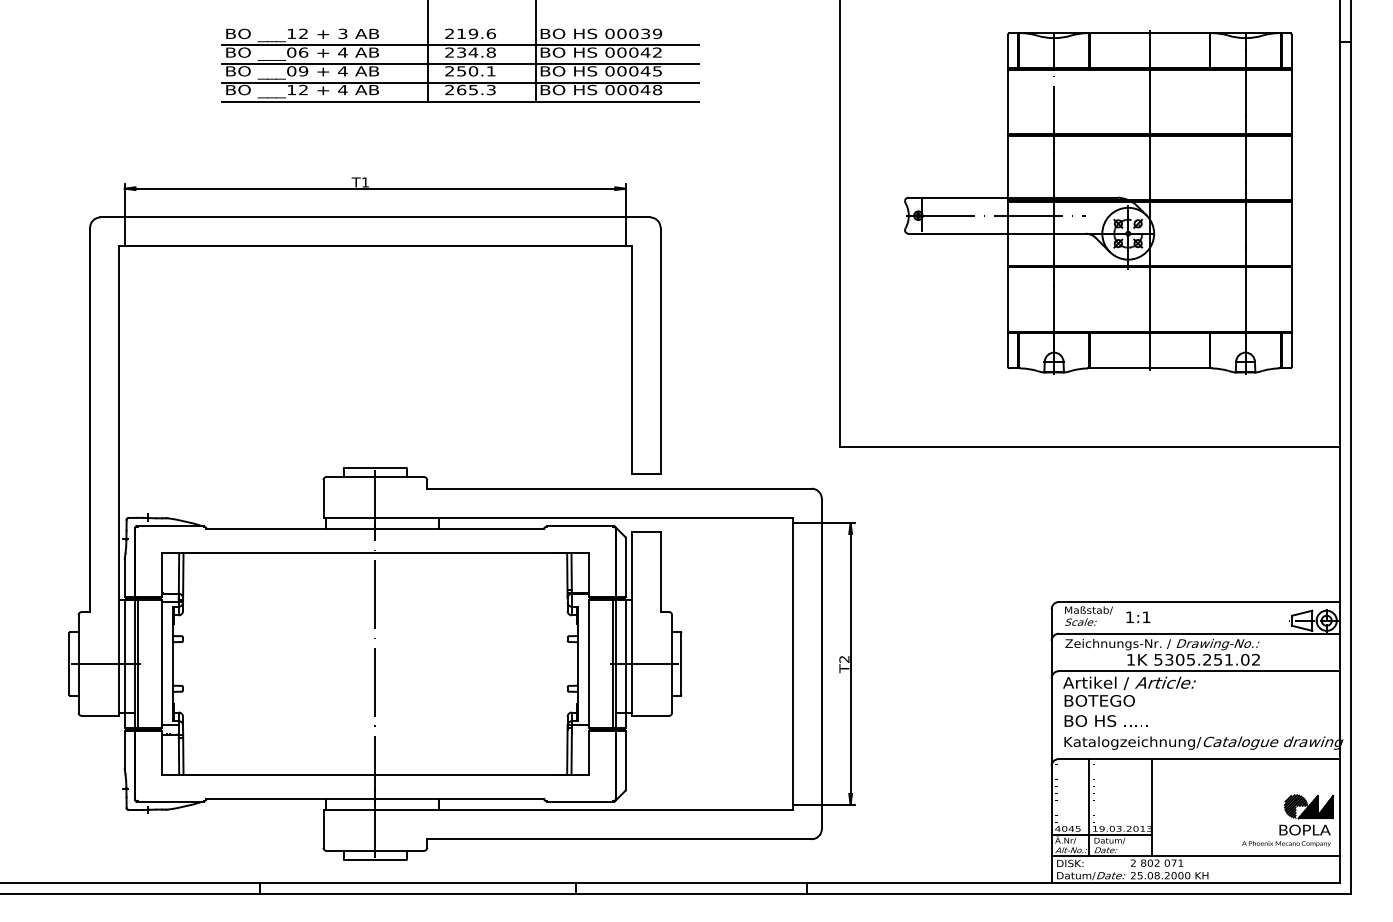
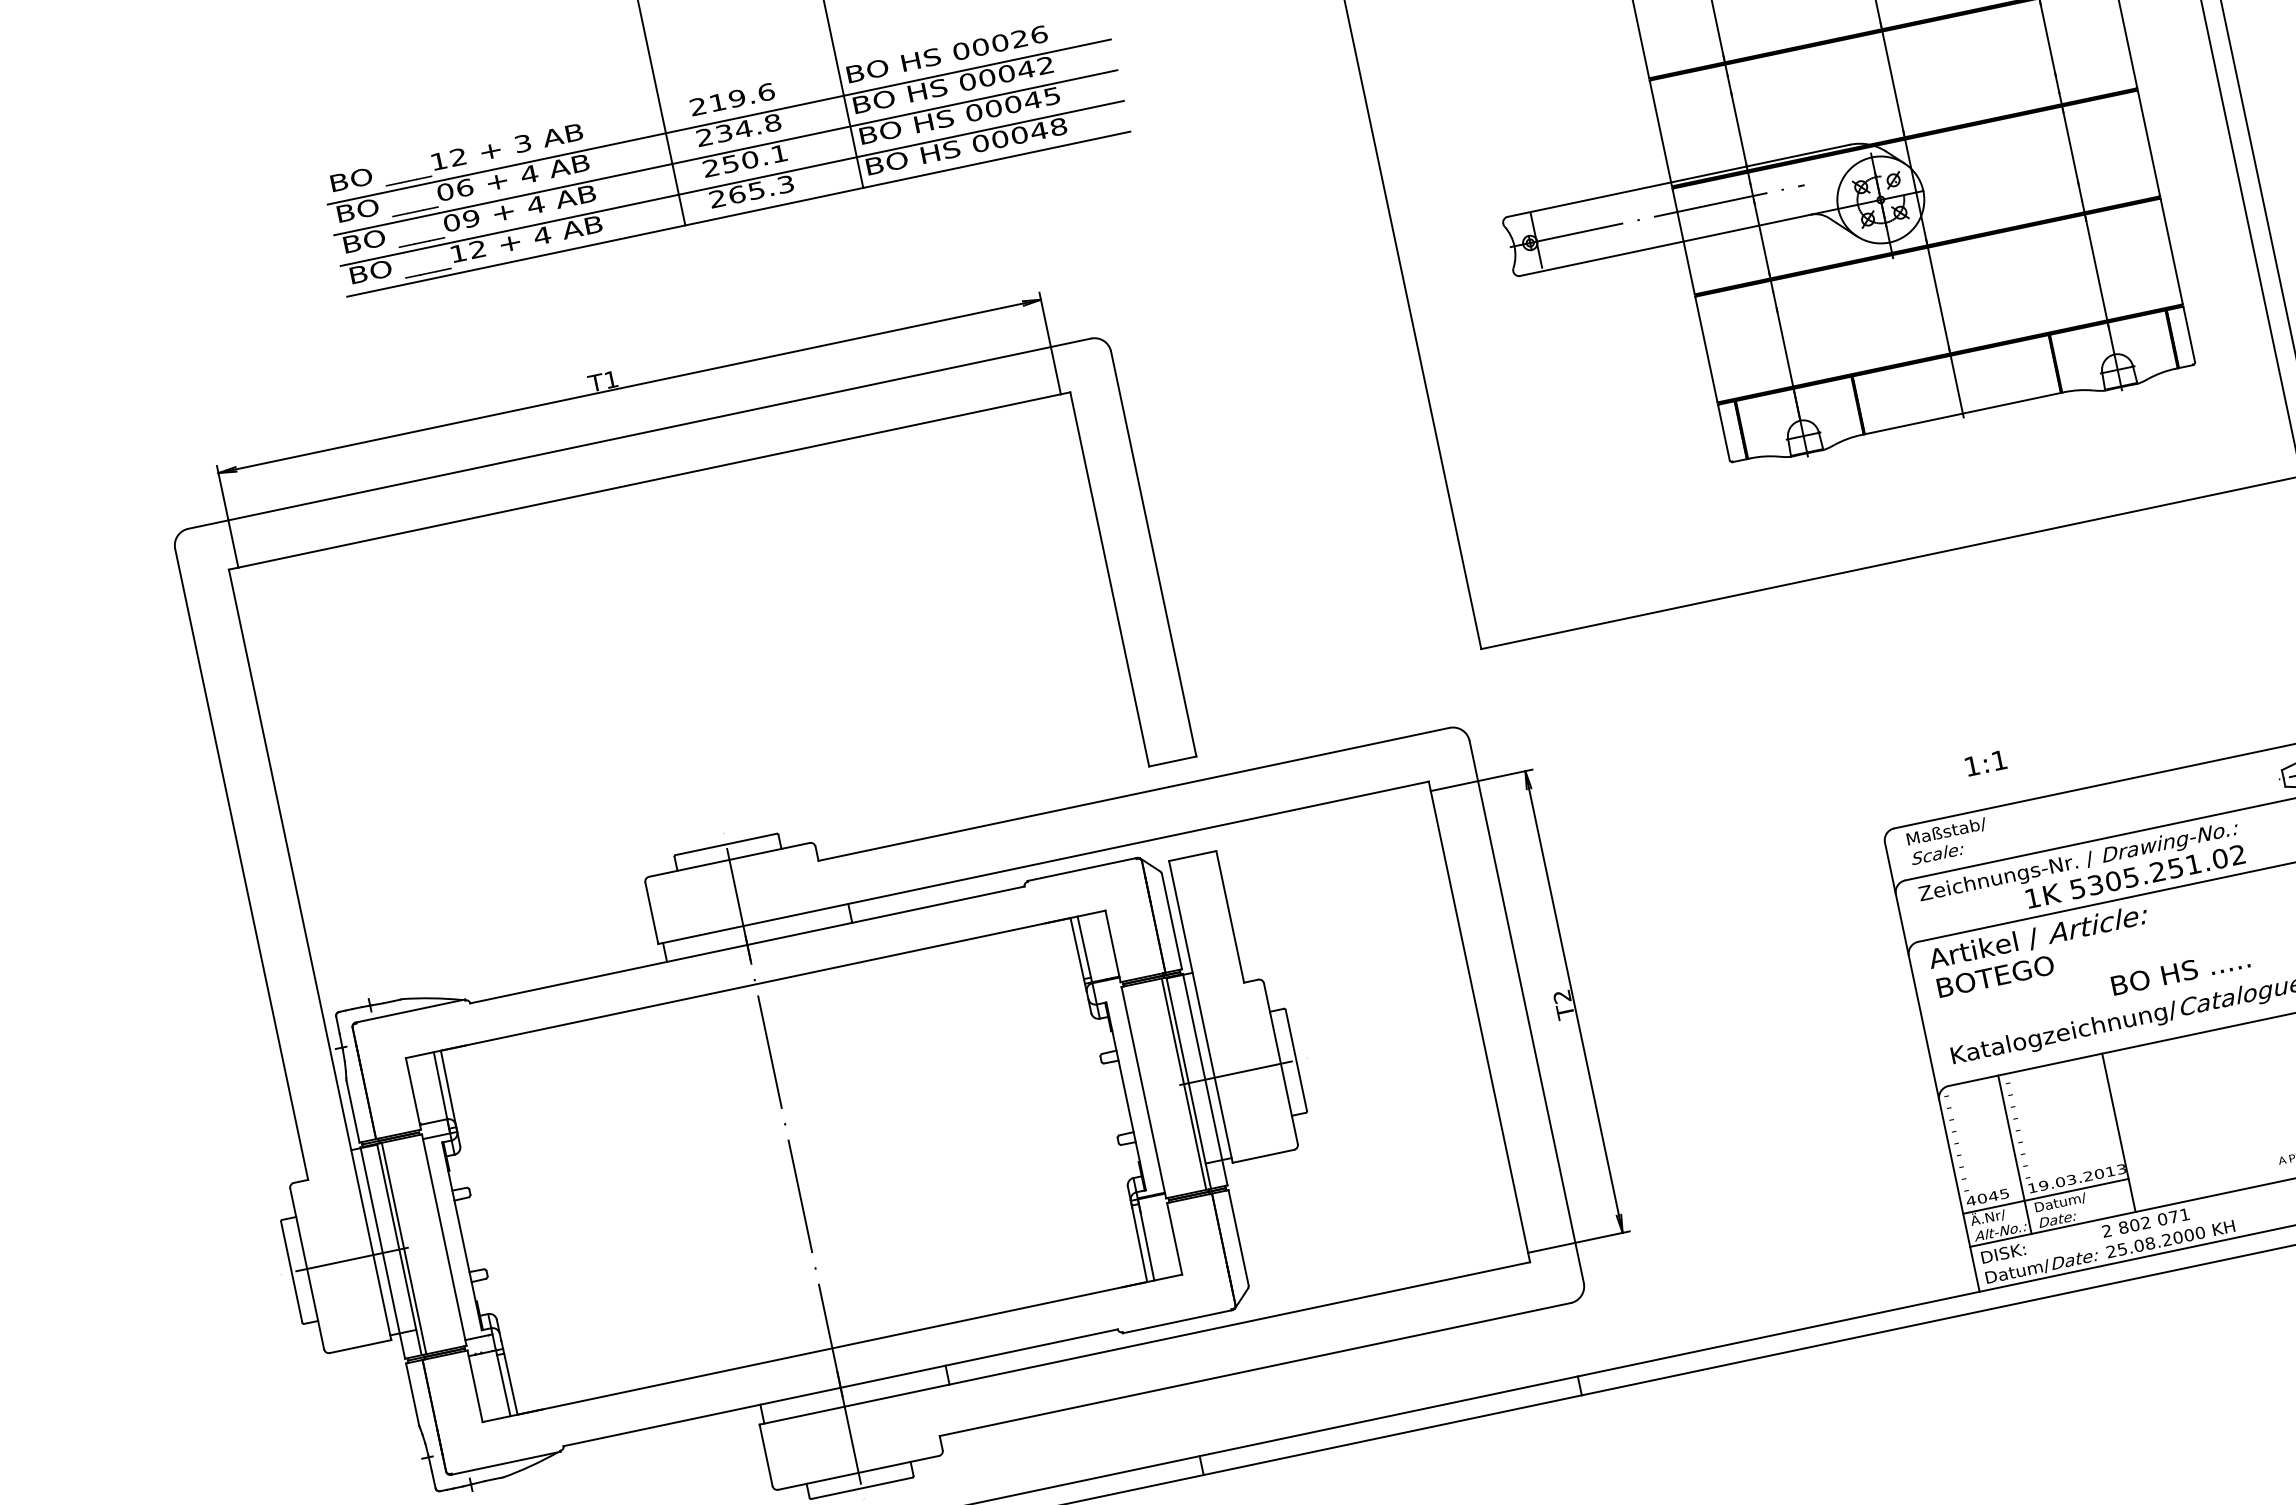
text: (651, 33) -> (1029, 36), 00039 -> 00026
text: (1138, 616) -> (1985, 761), moved
text: (1105, 720) -> (2179, 971), moved

